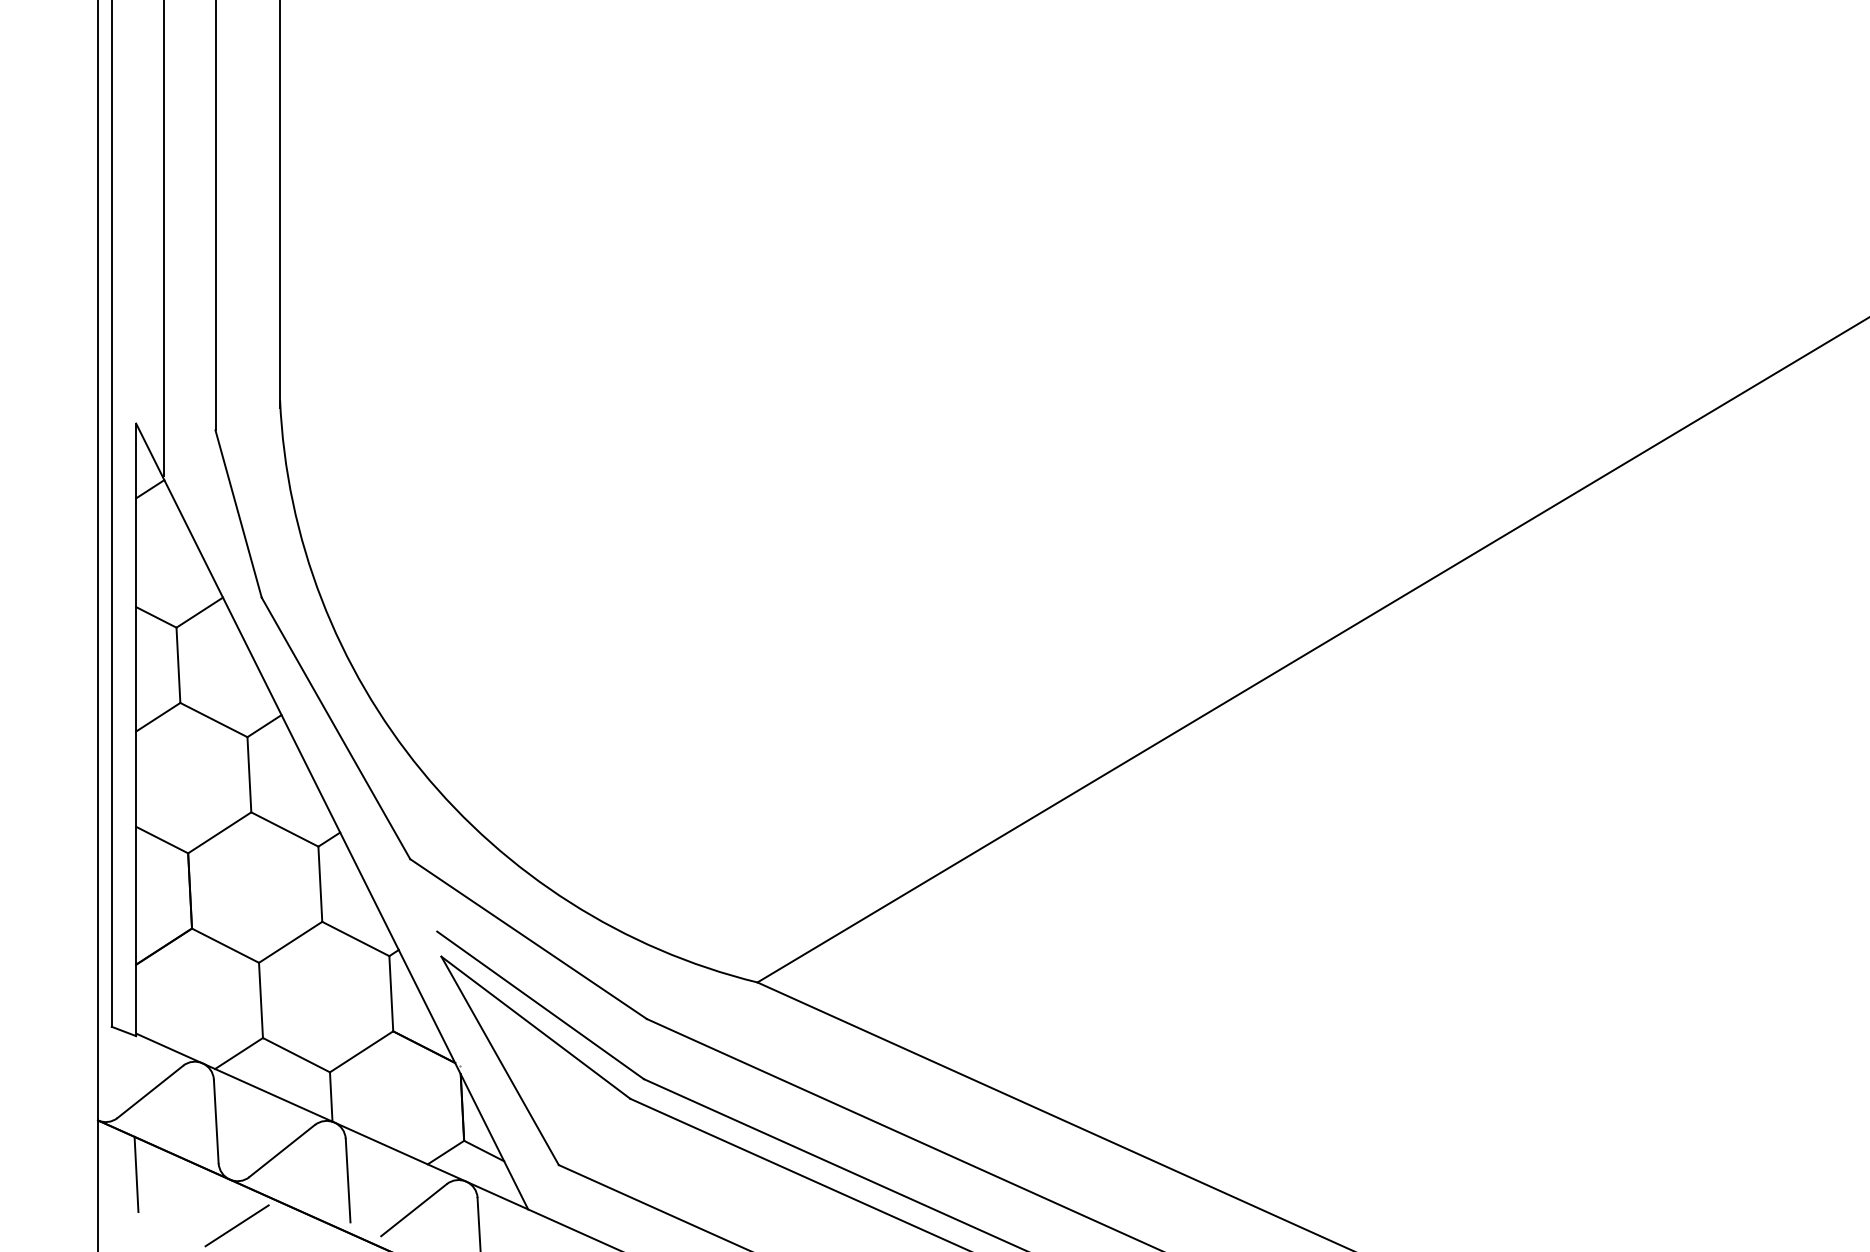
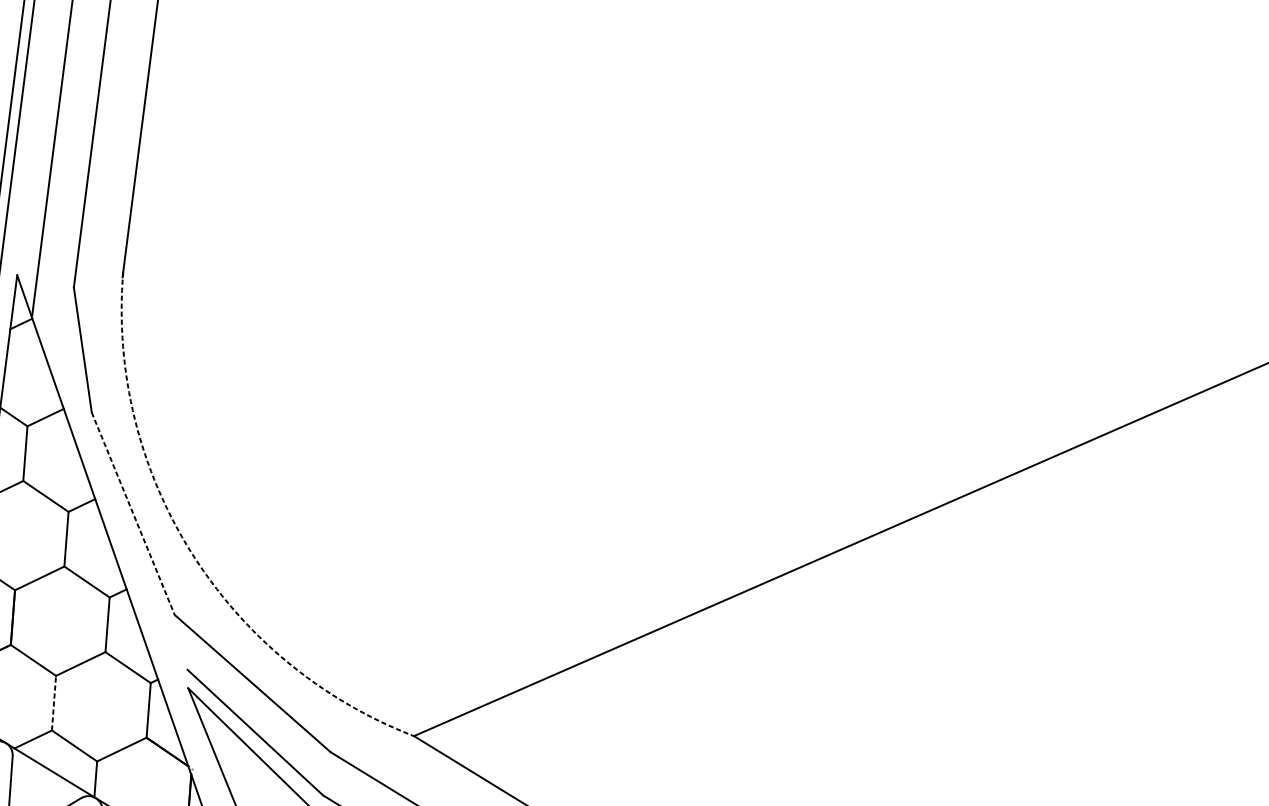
line: (336, 728) -> (133, 513), solid -> dashed
arc: (421, 770) -> (191, 552), solid -> dashed
line: (261, 1000) -> (54, 703), solid -> dashed

